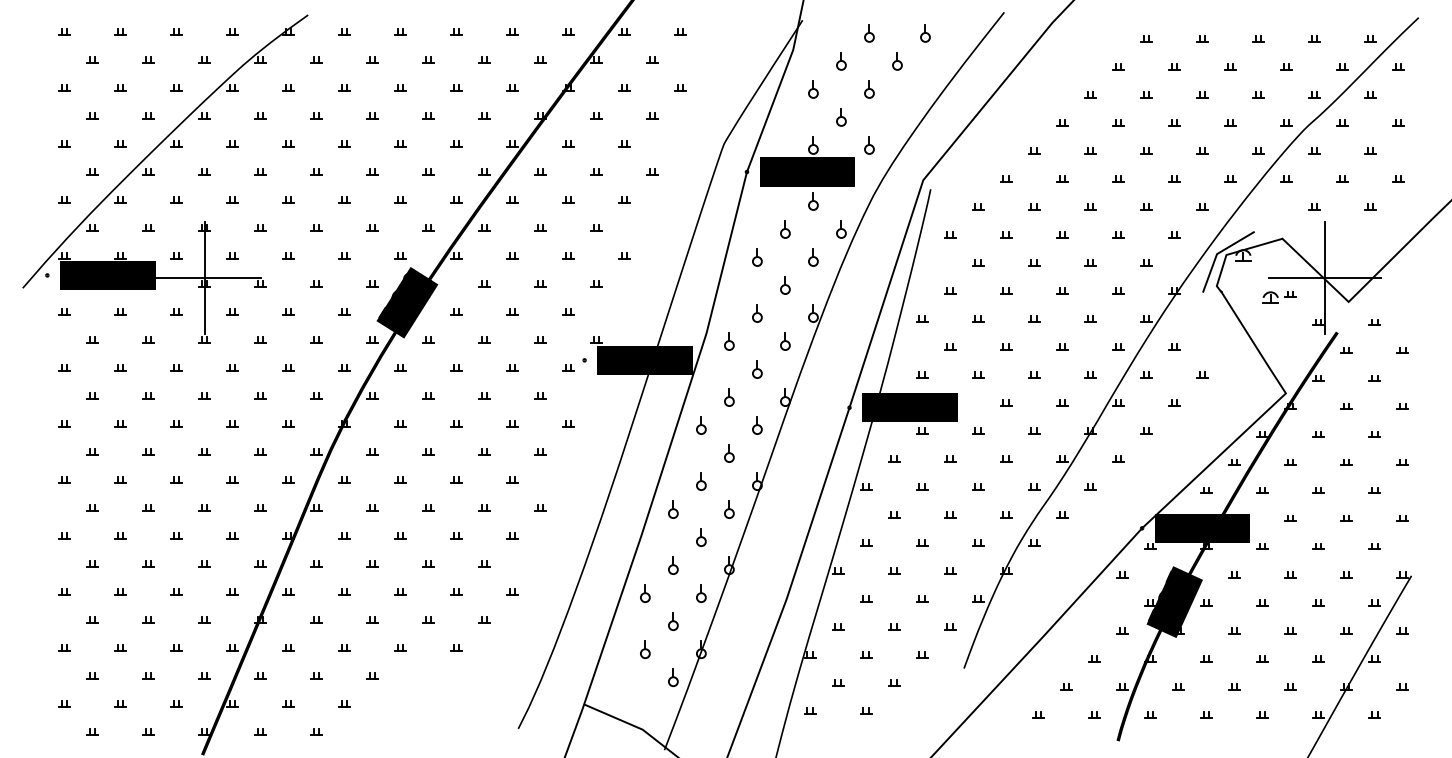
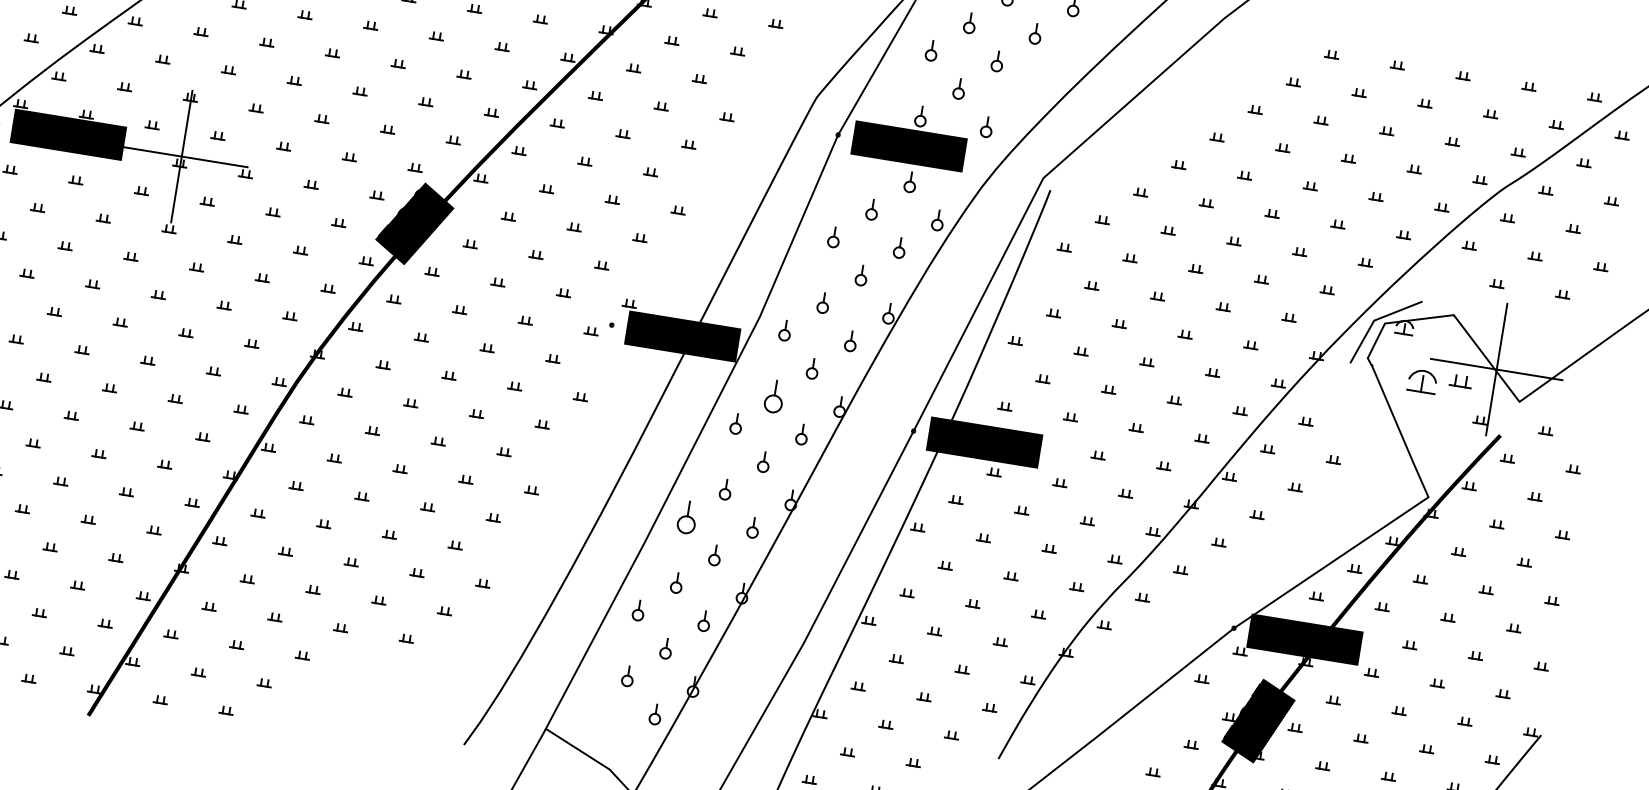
part: (1279, 297) -> (1439, 383), size x1.6
part: (729, 397) -> (774, 396), size x1.6
part: (673, 509) -> (687, 517), size x1.6

